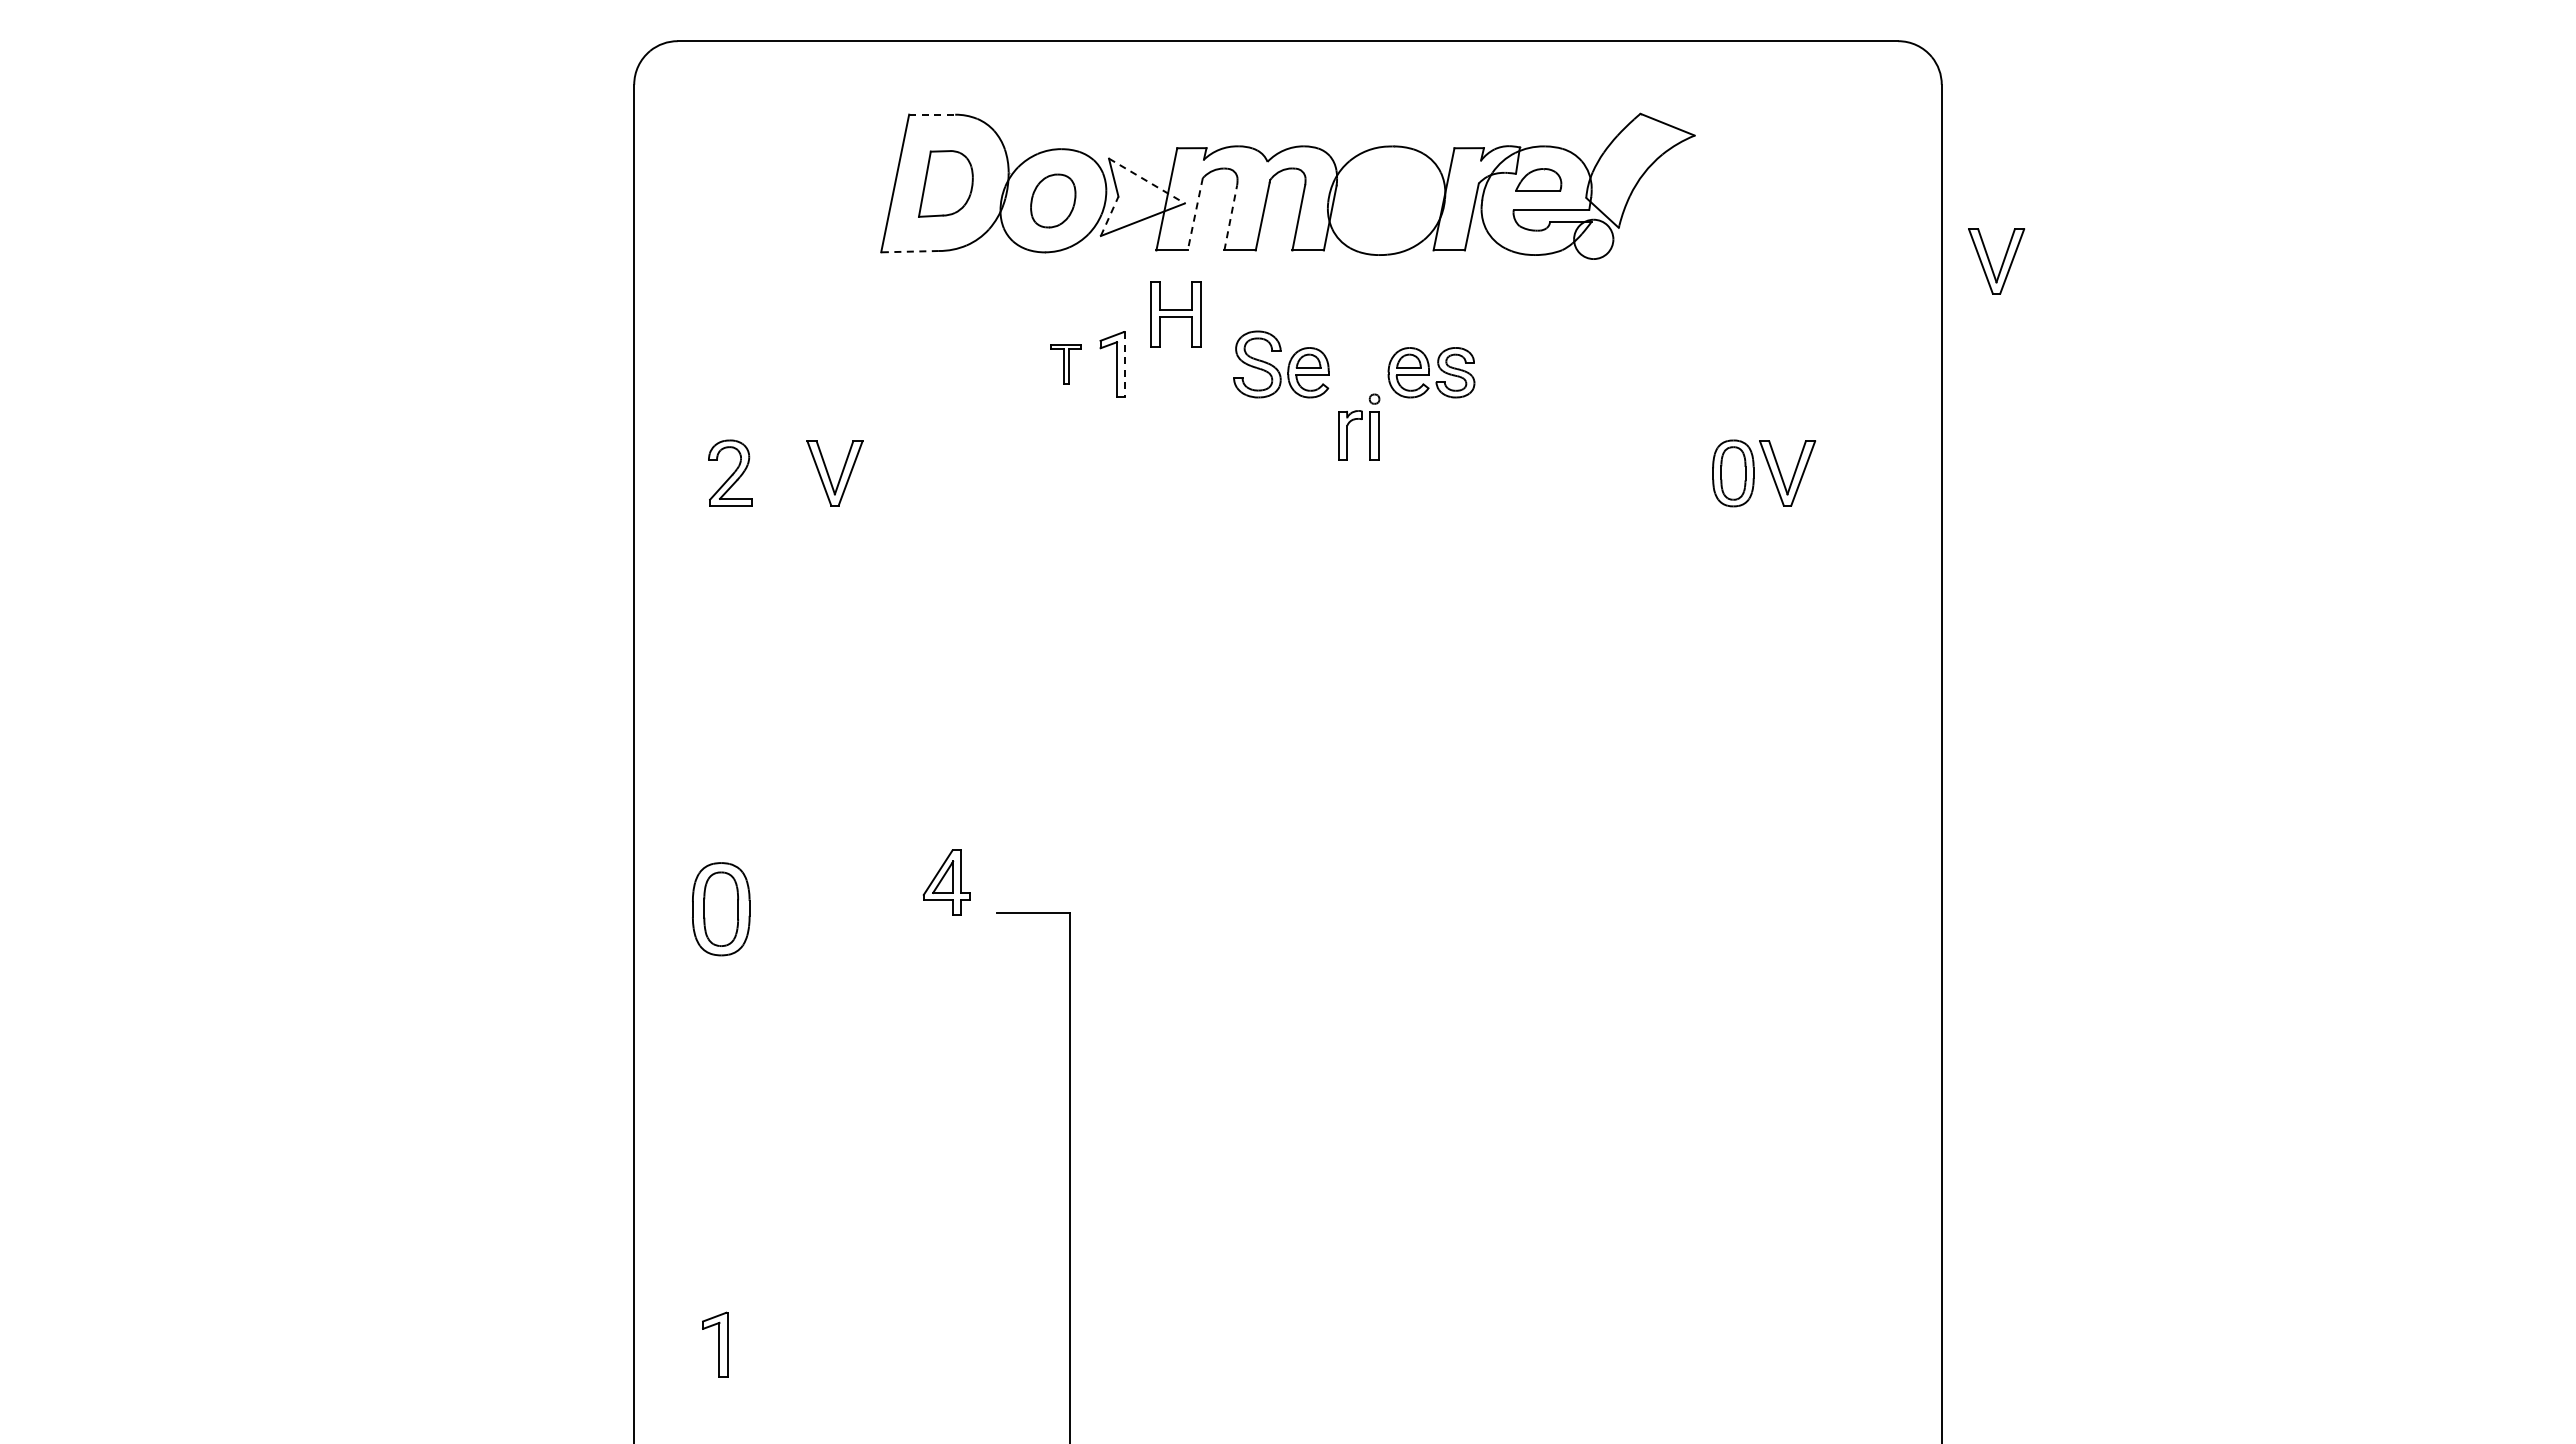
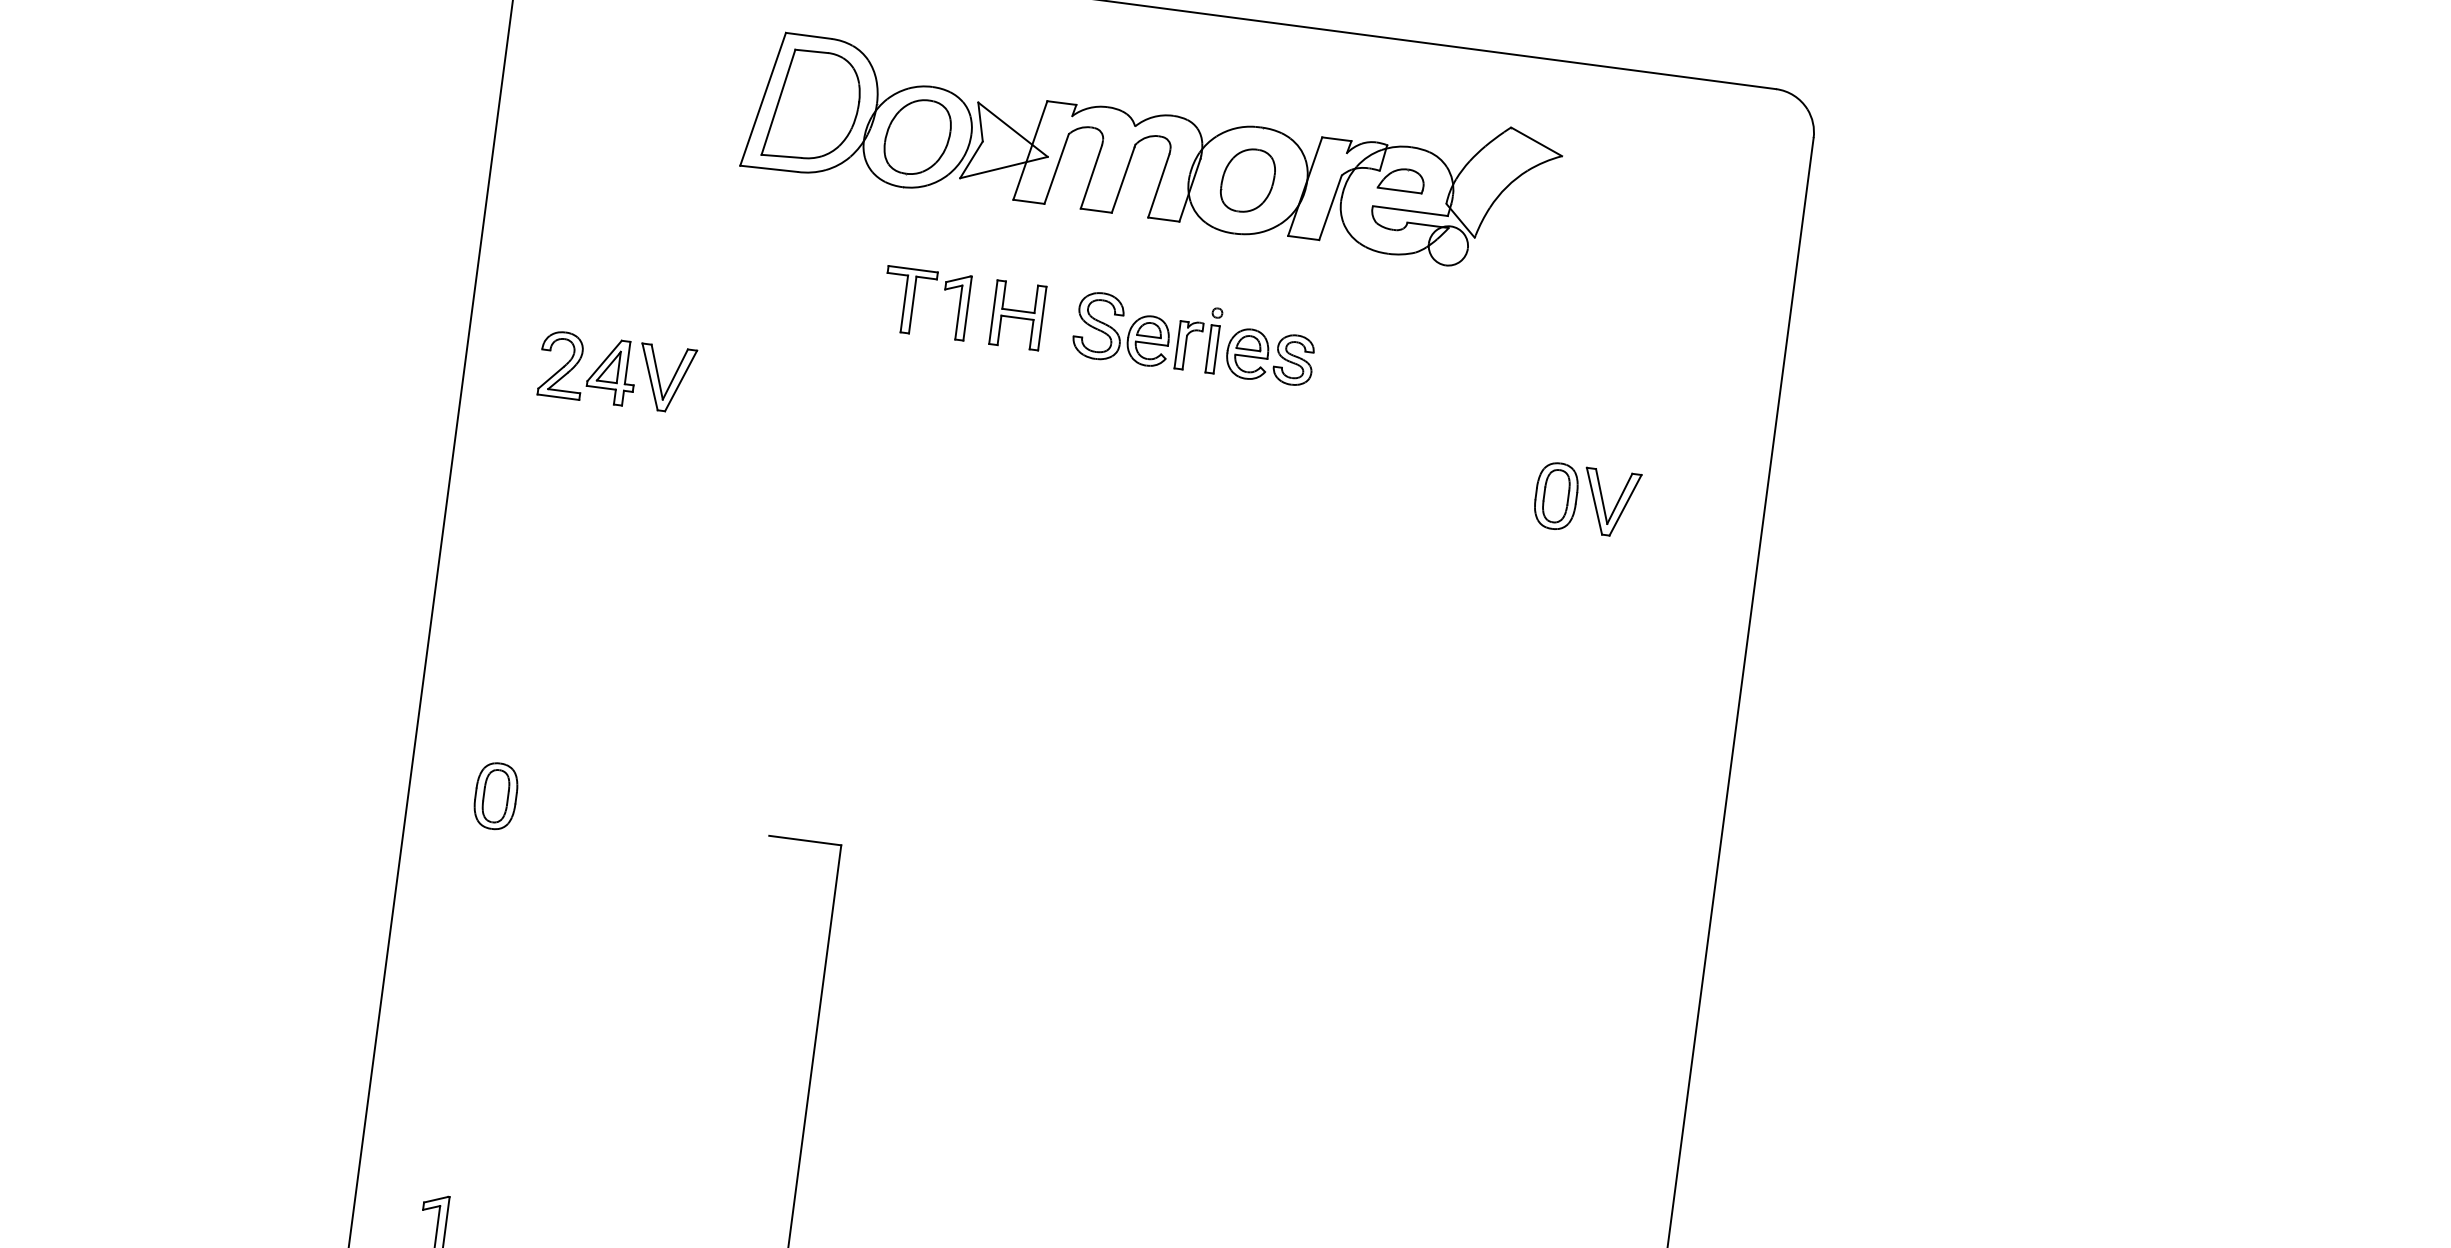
line: (932, 114) -> (809, 35), dashed -> solid
line: (1147, 181) -> (1013, 130), dashed -> solid
part: (945, 183) -> (812, 105), size x1.67
part: (1386, 200) -> (1248, 180), added
part: (1052, 201) -> (916, 137), size x1.43
line: (1195, 214) -> (1056, 169), dashed -> solid
line: (1109, 216) -> (971, 160), dashed -> solid
line: (1230, 217) -> (1091, 176), dashed -> solid
line: (910, 251) -> (769, 168), dashed -> solid
part: (1996, 261) -> (1844, 320), removed
part: (1175, 314) -> (1017, 315), moved
part: (1065, 364) -> (908, 300), size x1.67
line: (1125, 364) -> (967, 308), dashed -> solid
part: (1359, 419) -> (1199, 331), moved
part: (946, 882) -> (611, 371), moved
part: (721, 909) -> (496, 796), size x0.71

